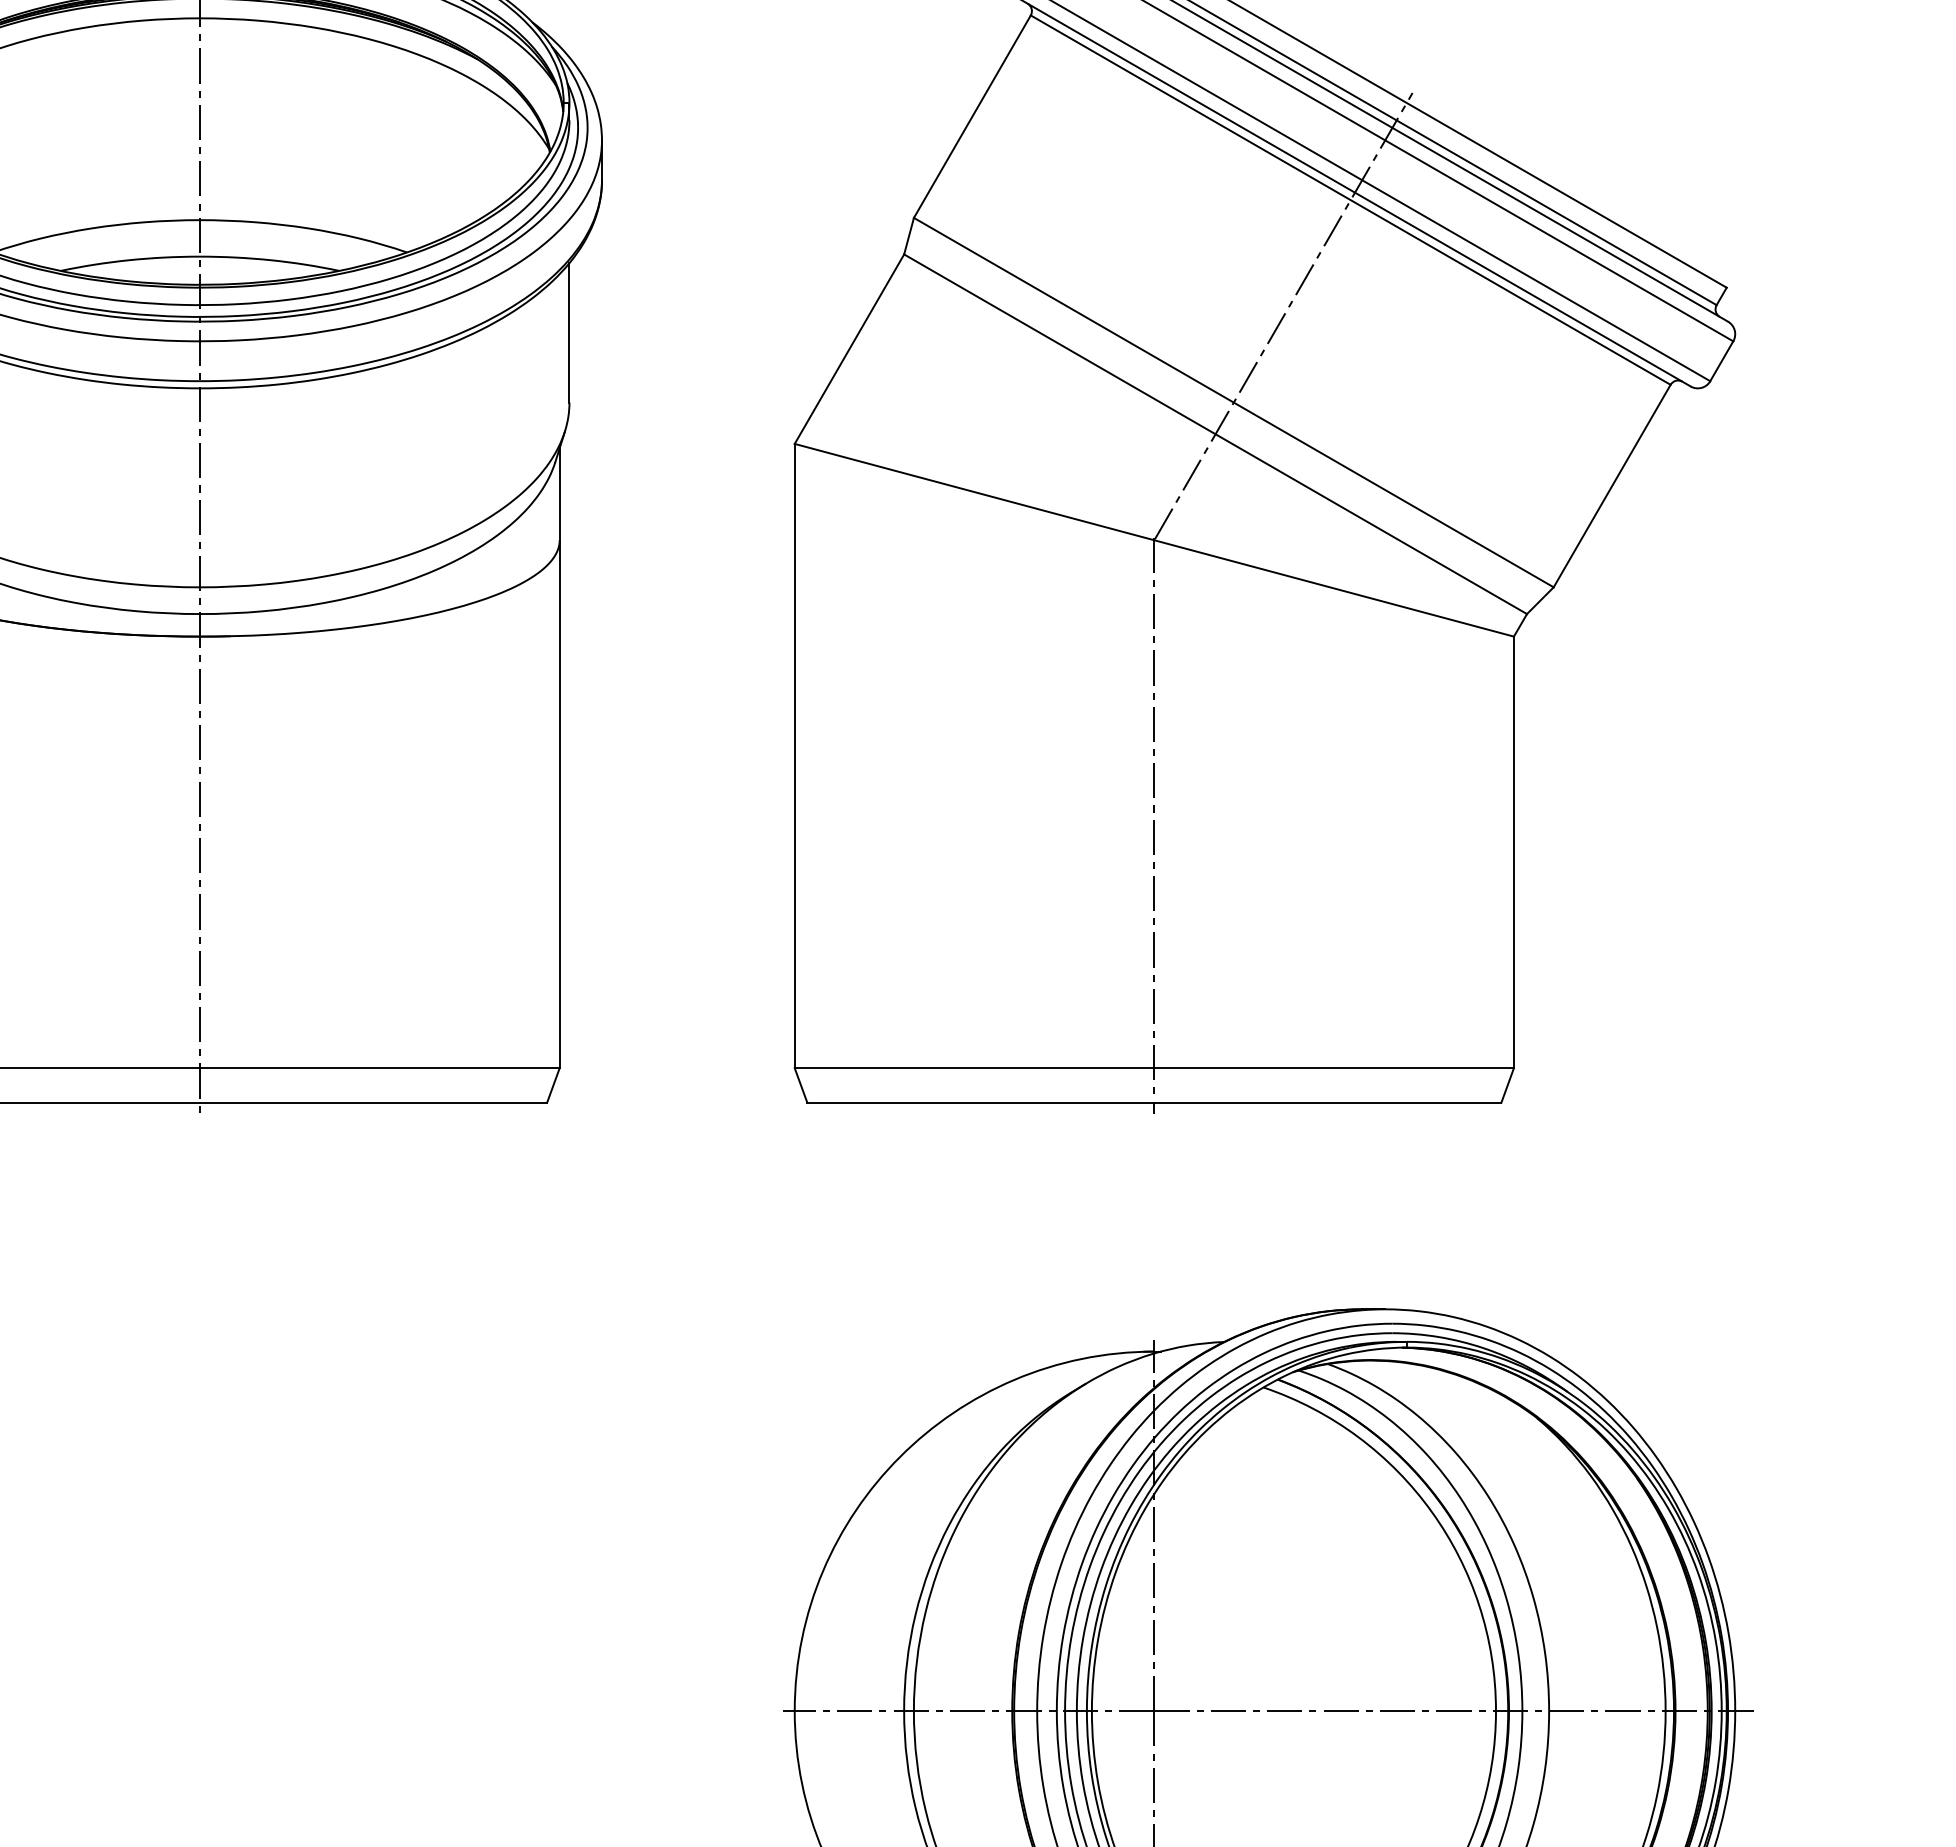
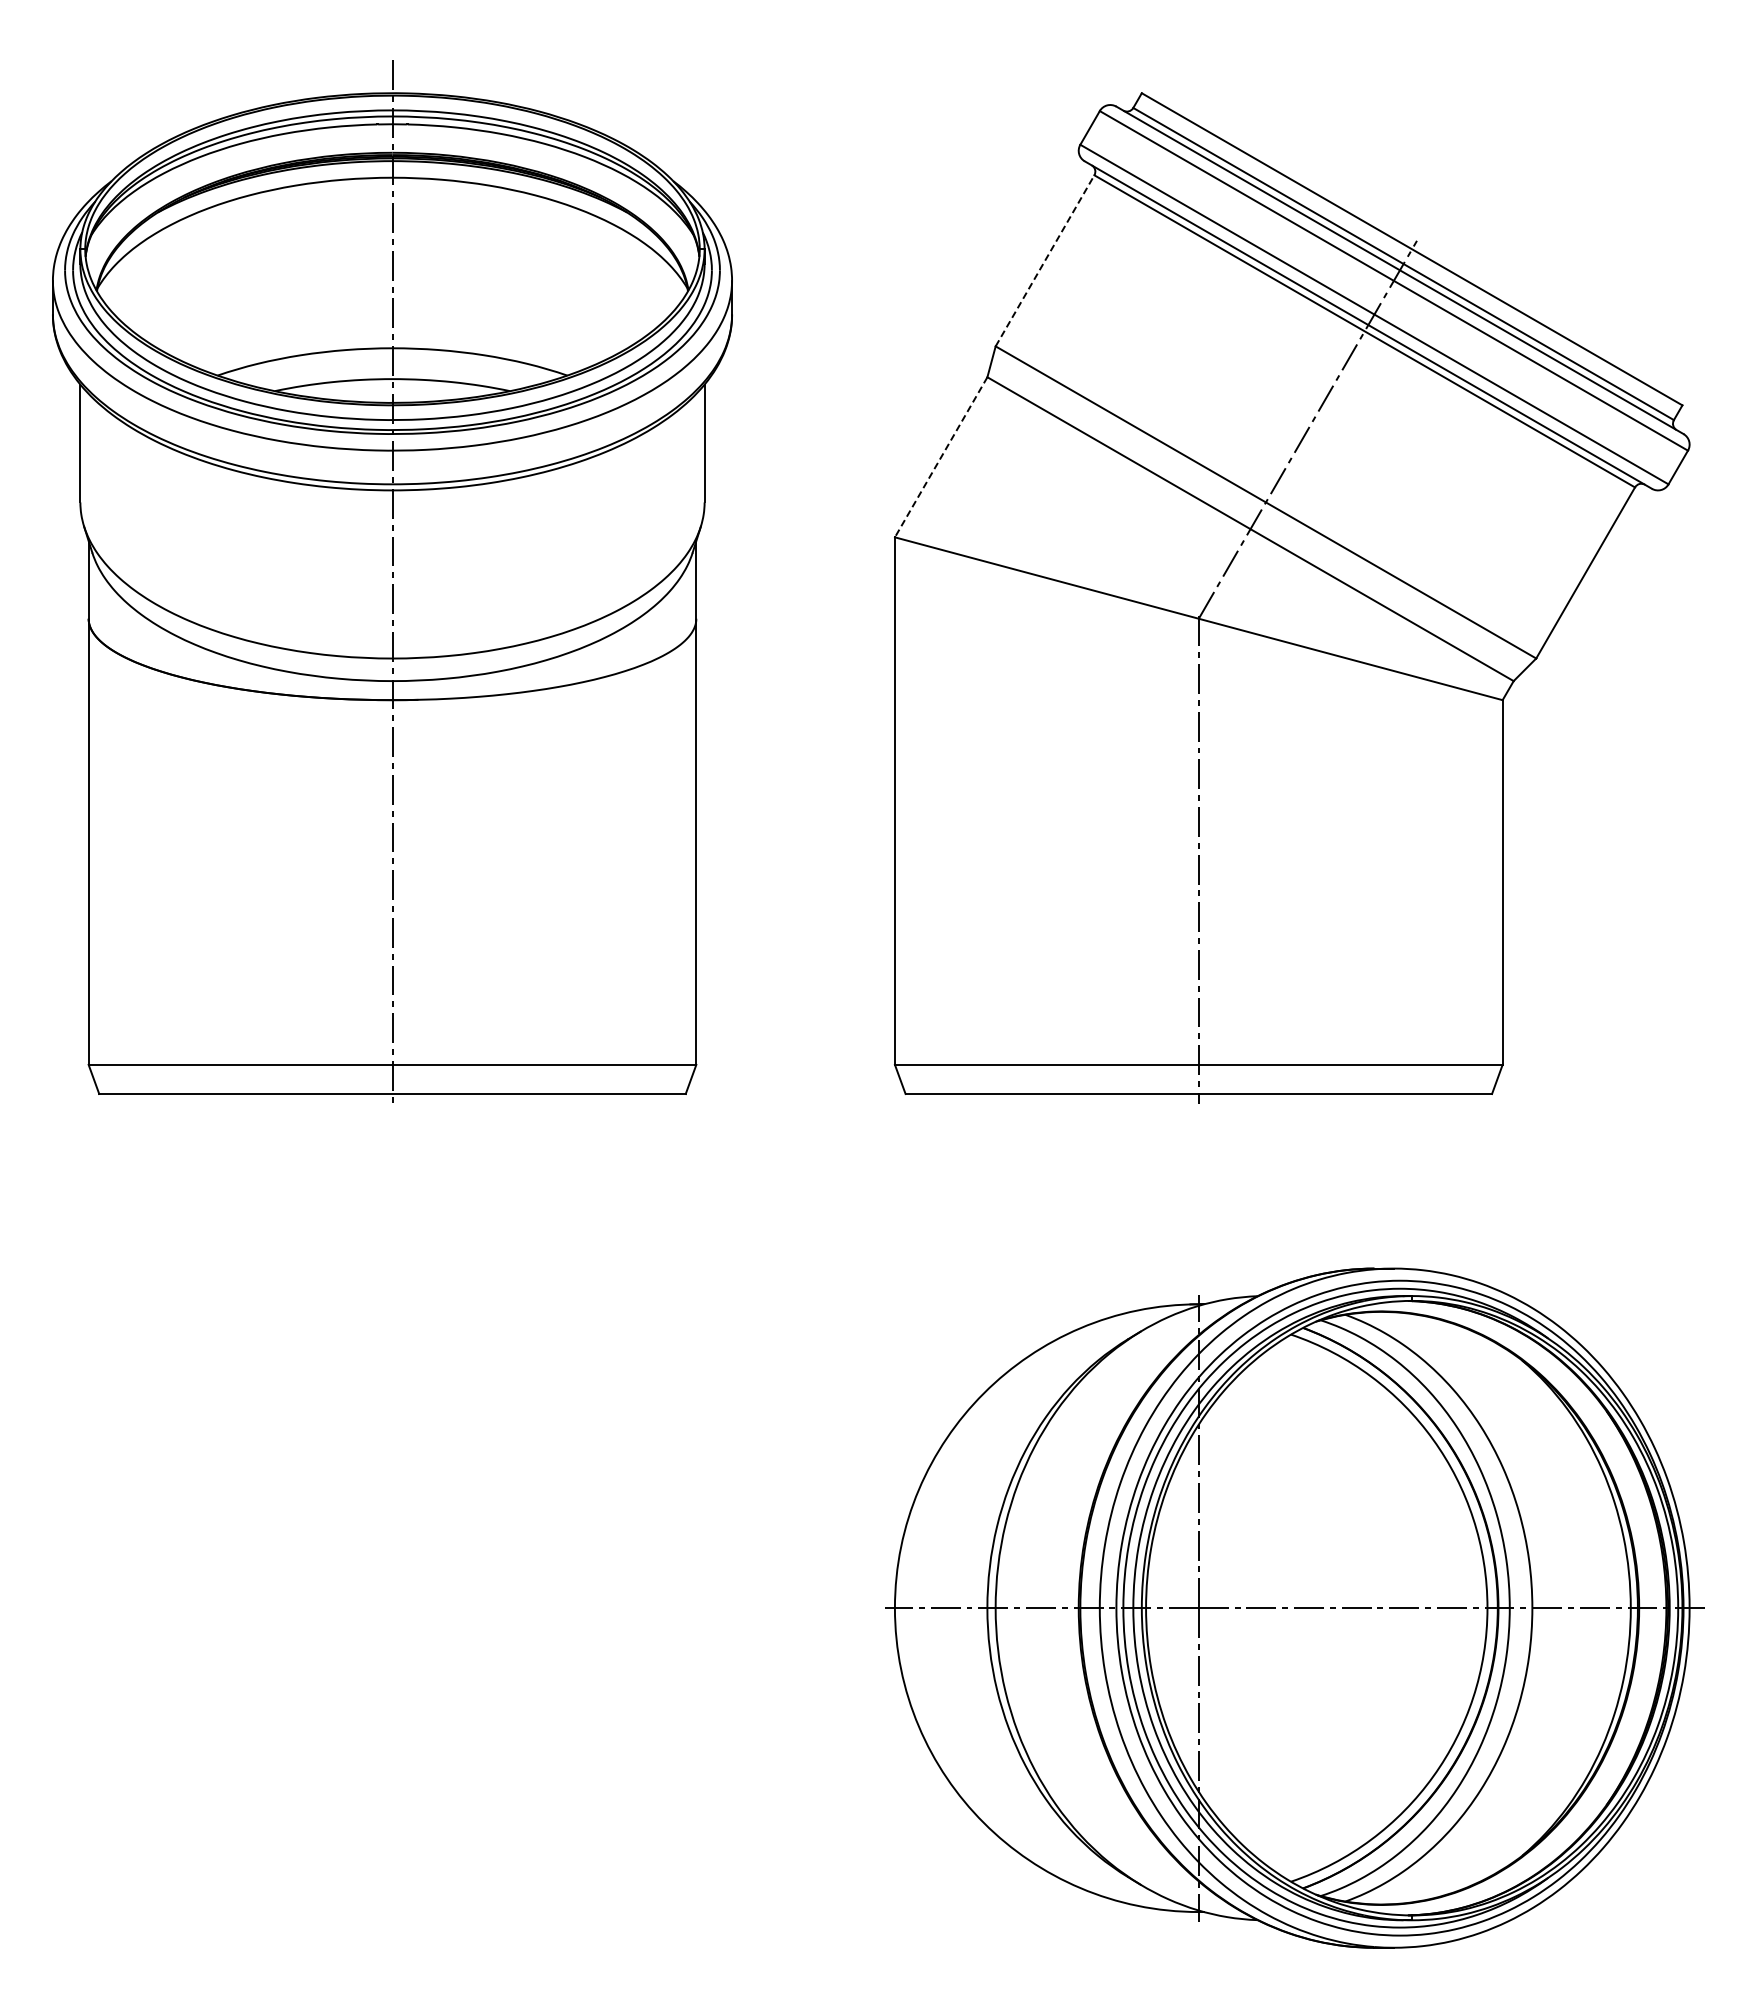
line: (972, 116) -> (1045, 260), solid -> dashed
line: (848, 349) -> (940, 457), solid -> dashed

